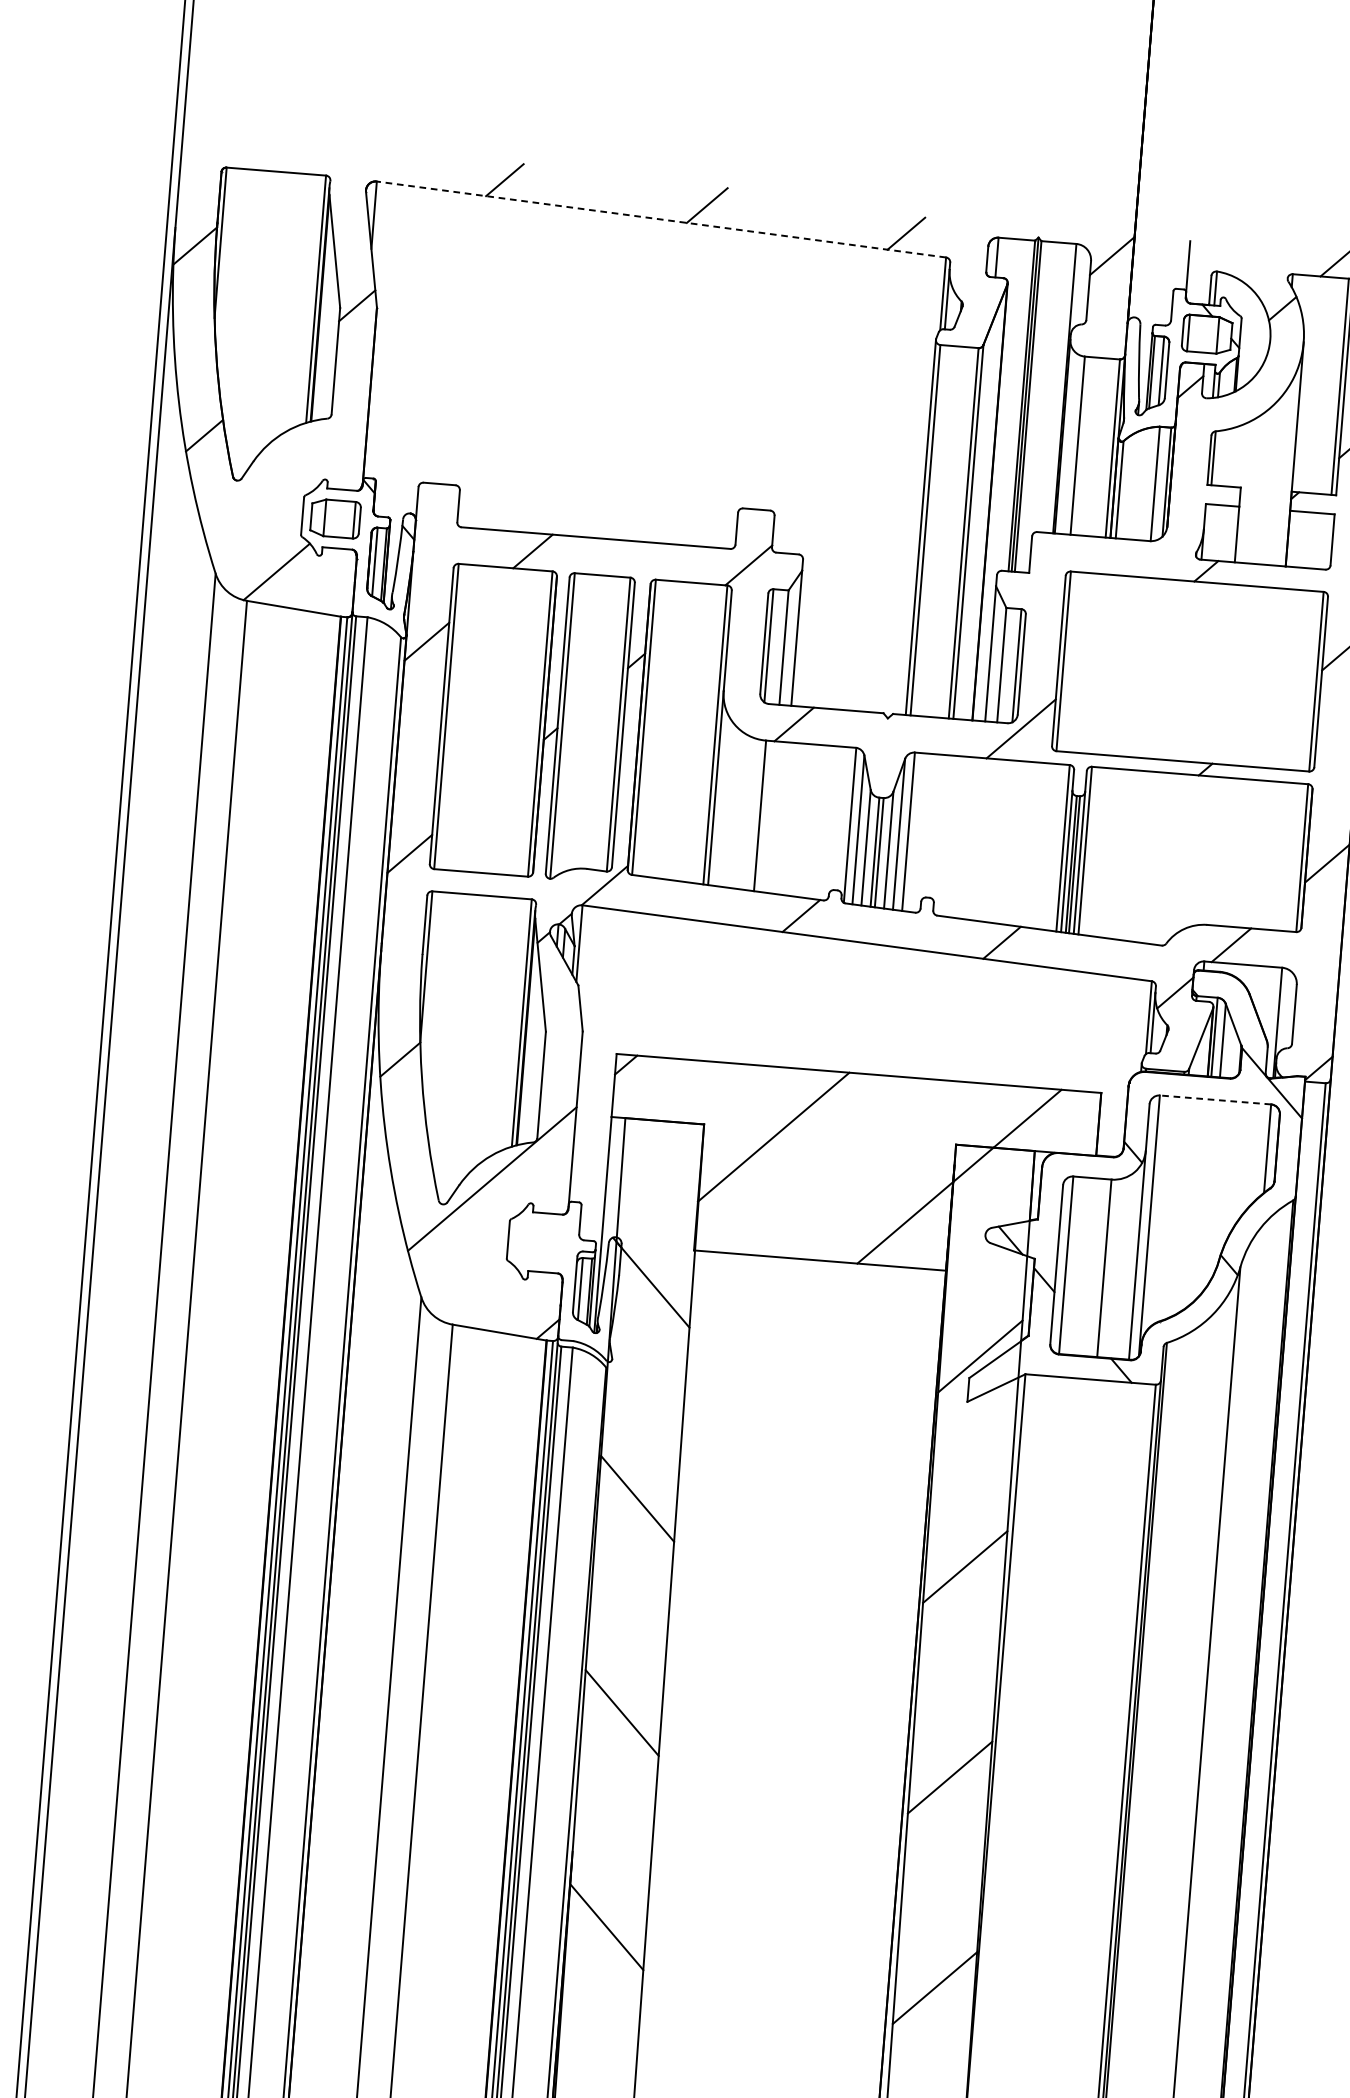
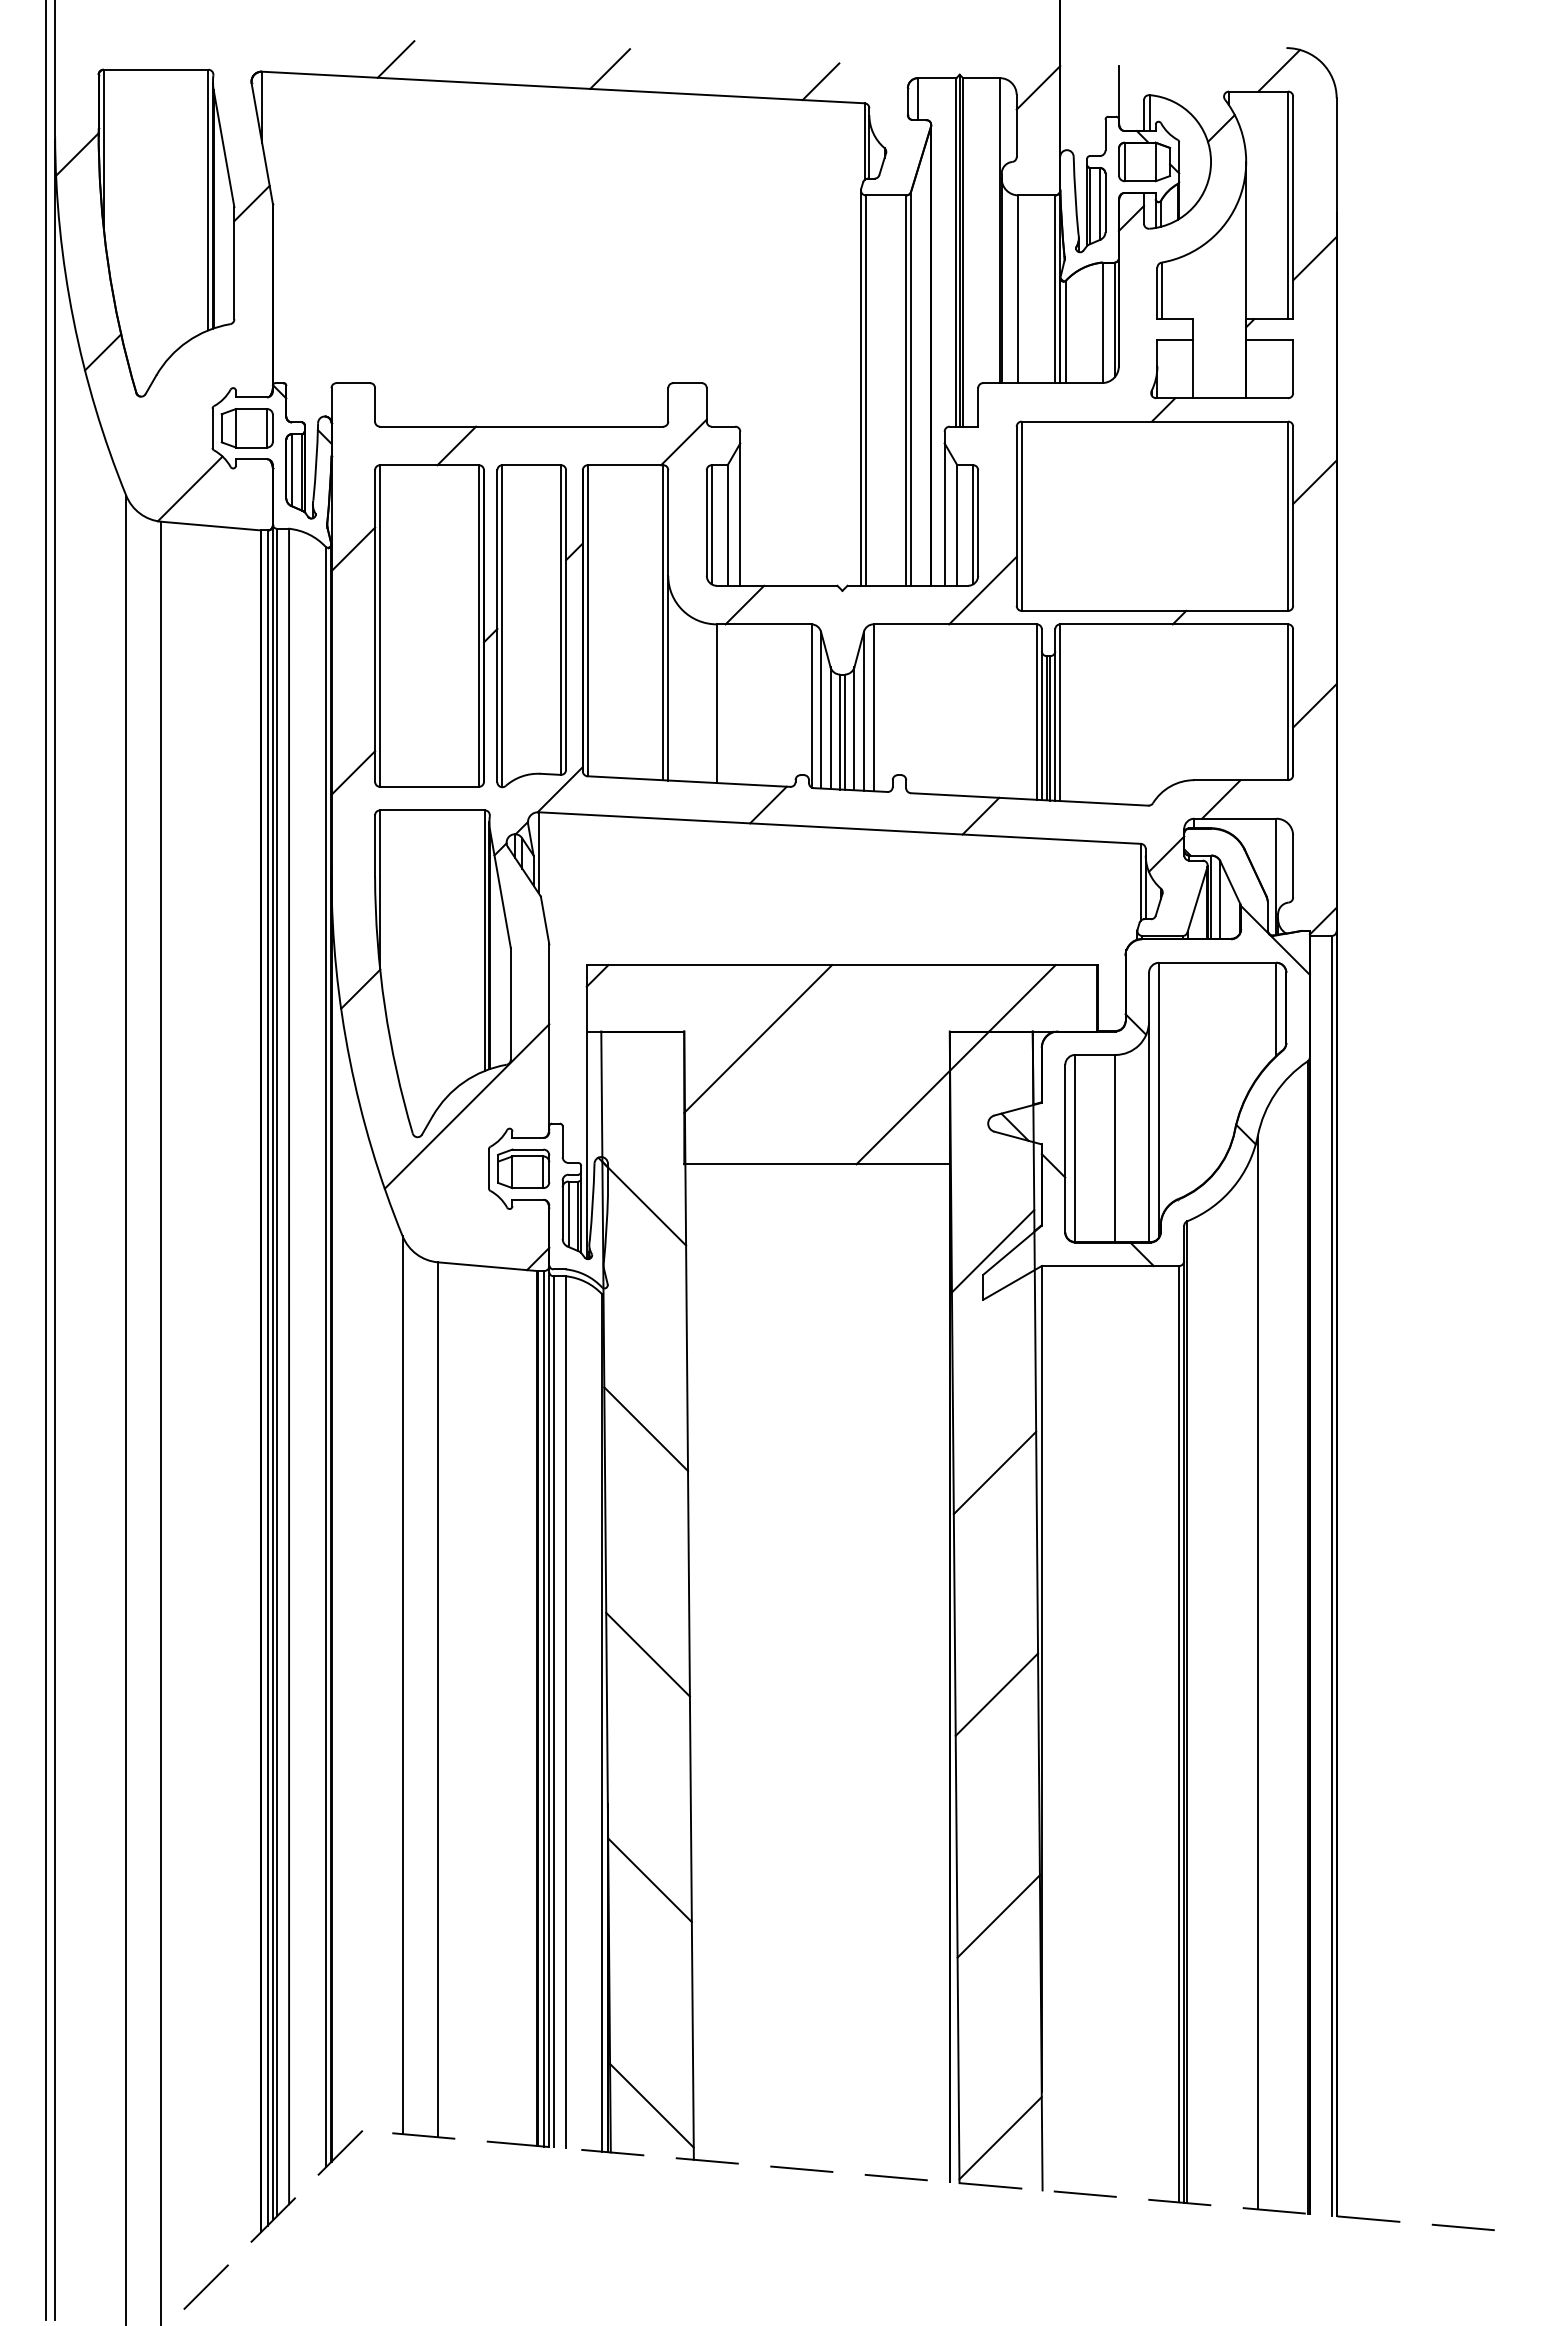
line: (661, 219) -> (563, 87), dashed -> solid
line: (1215, 1099) -> (1217, 962), dashed -> solid
part: (541, 1242) -> (523, 1168), added

